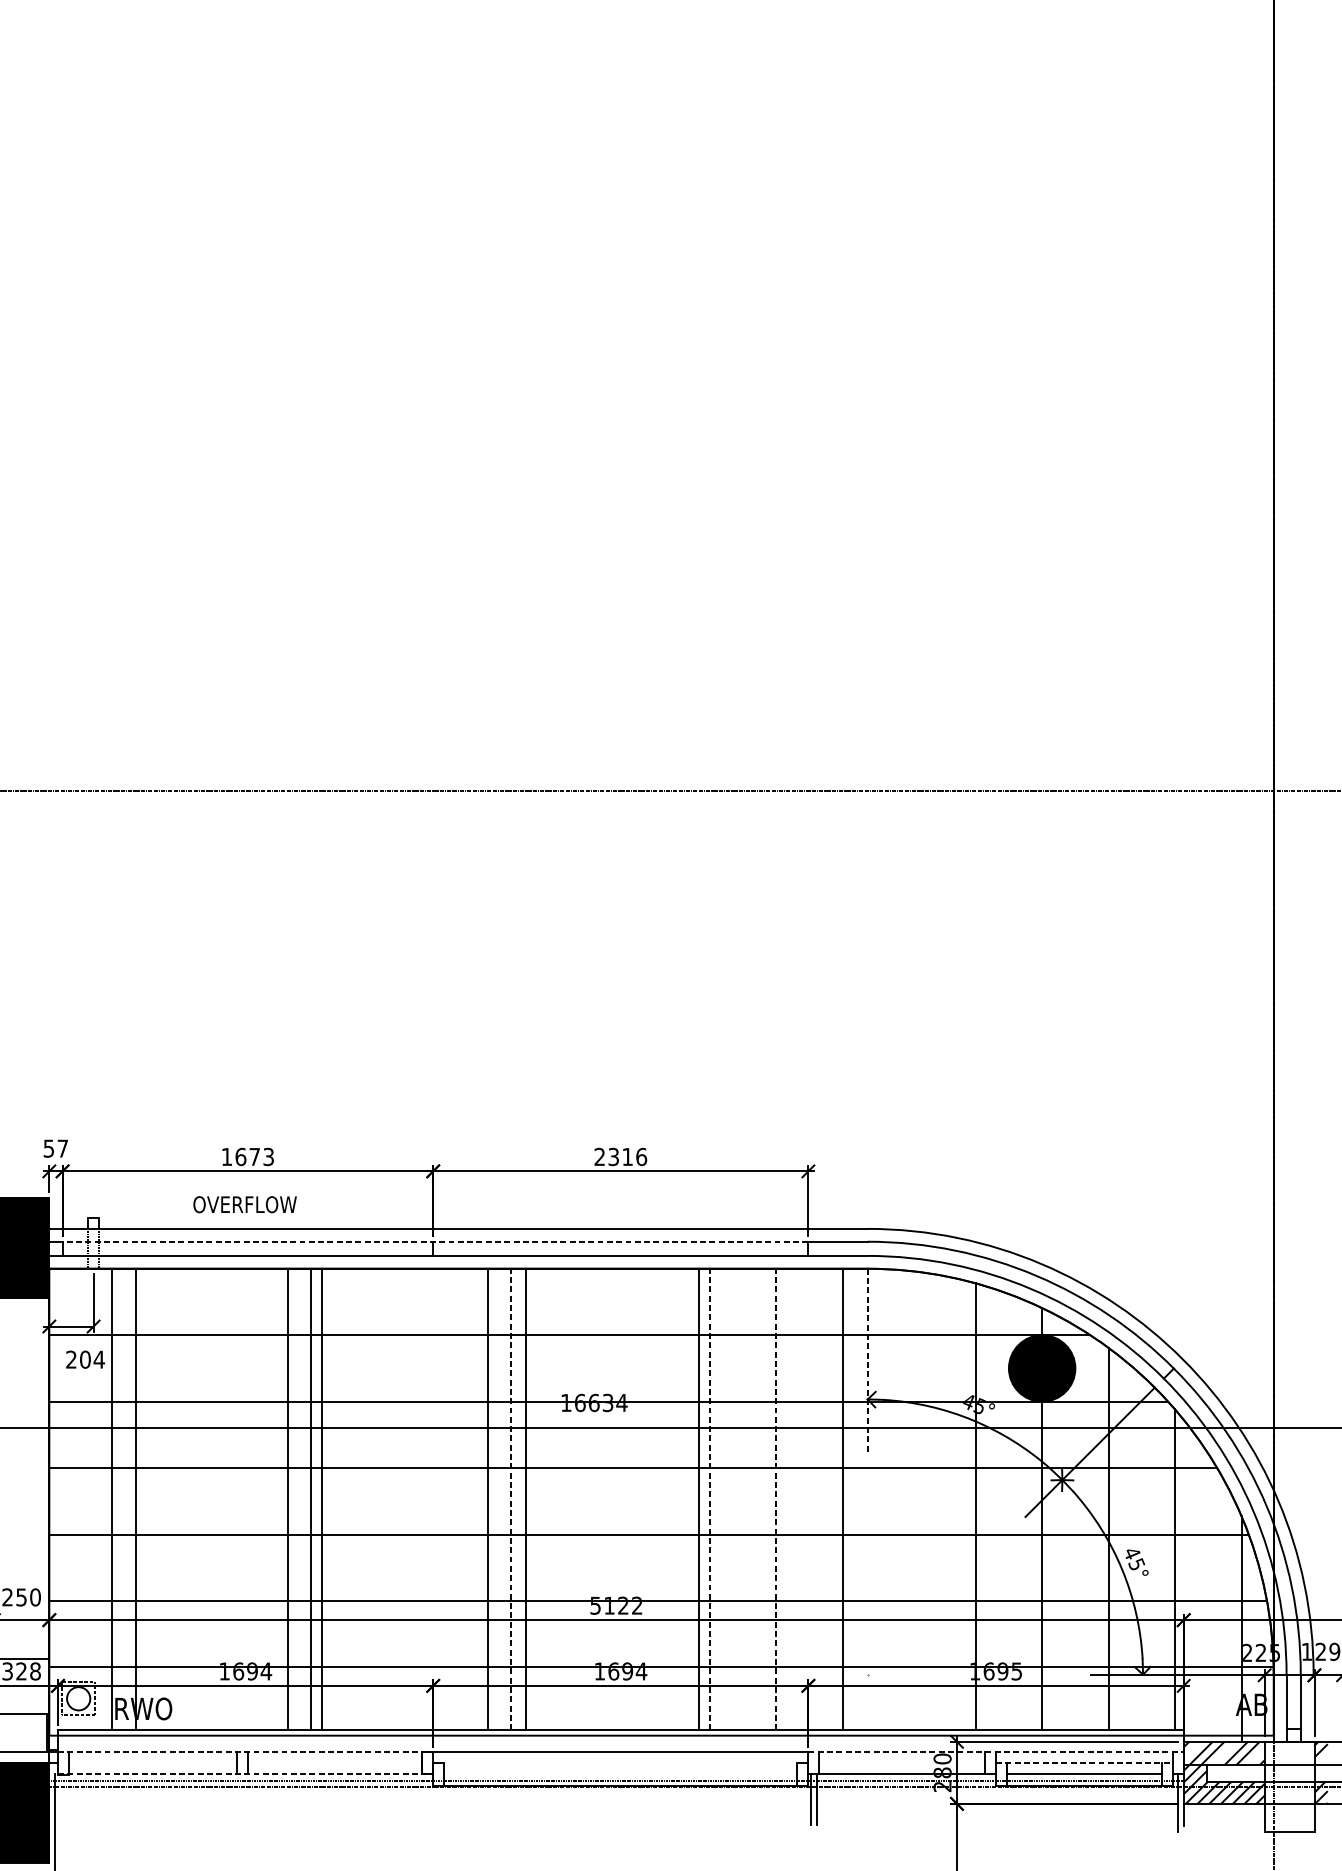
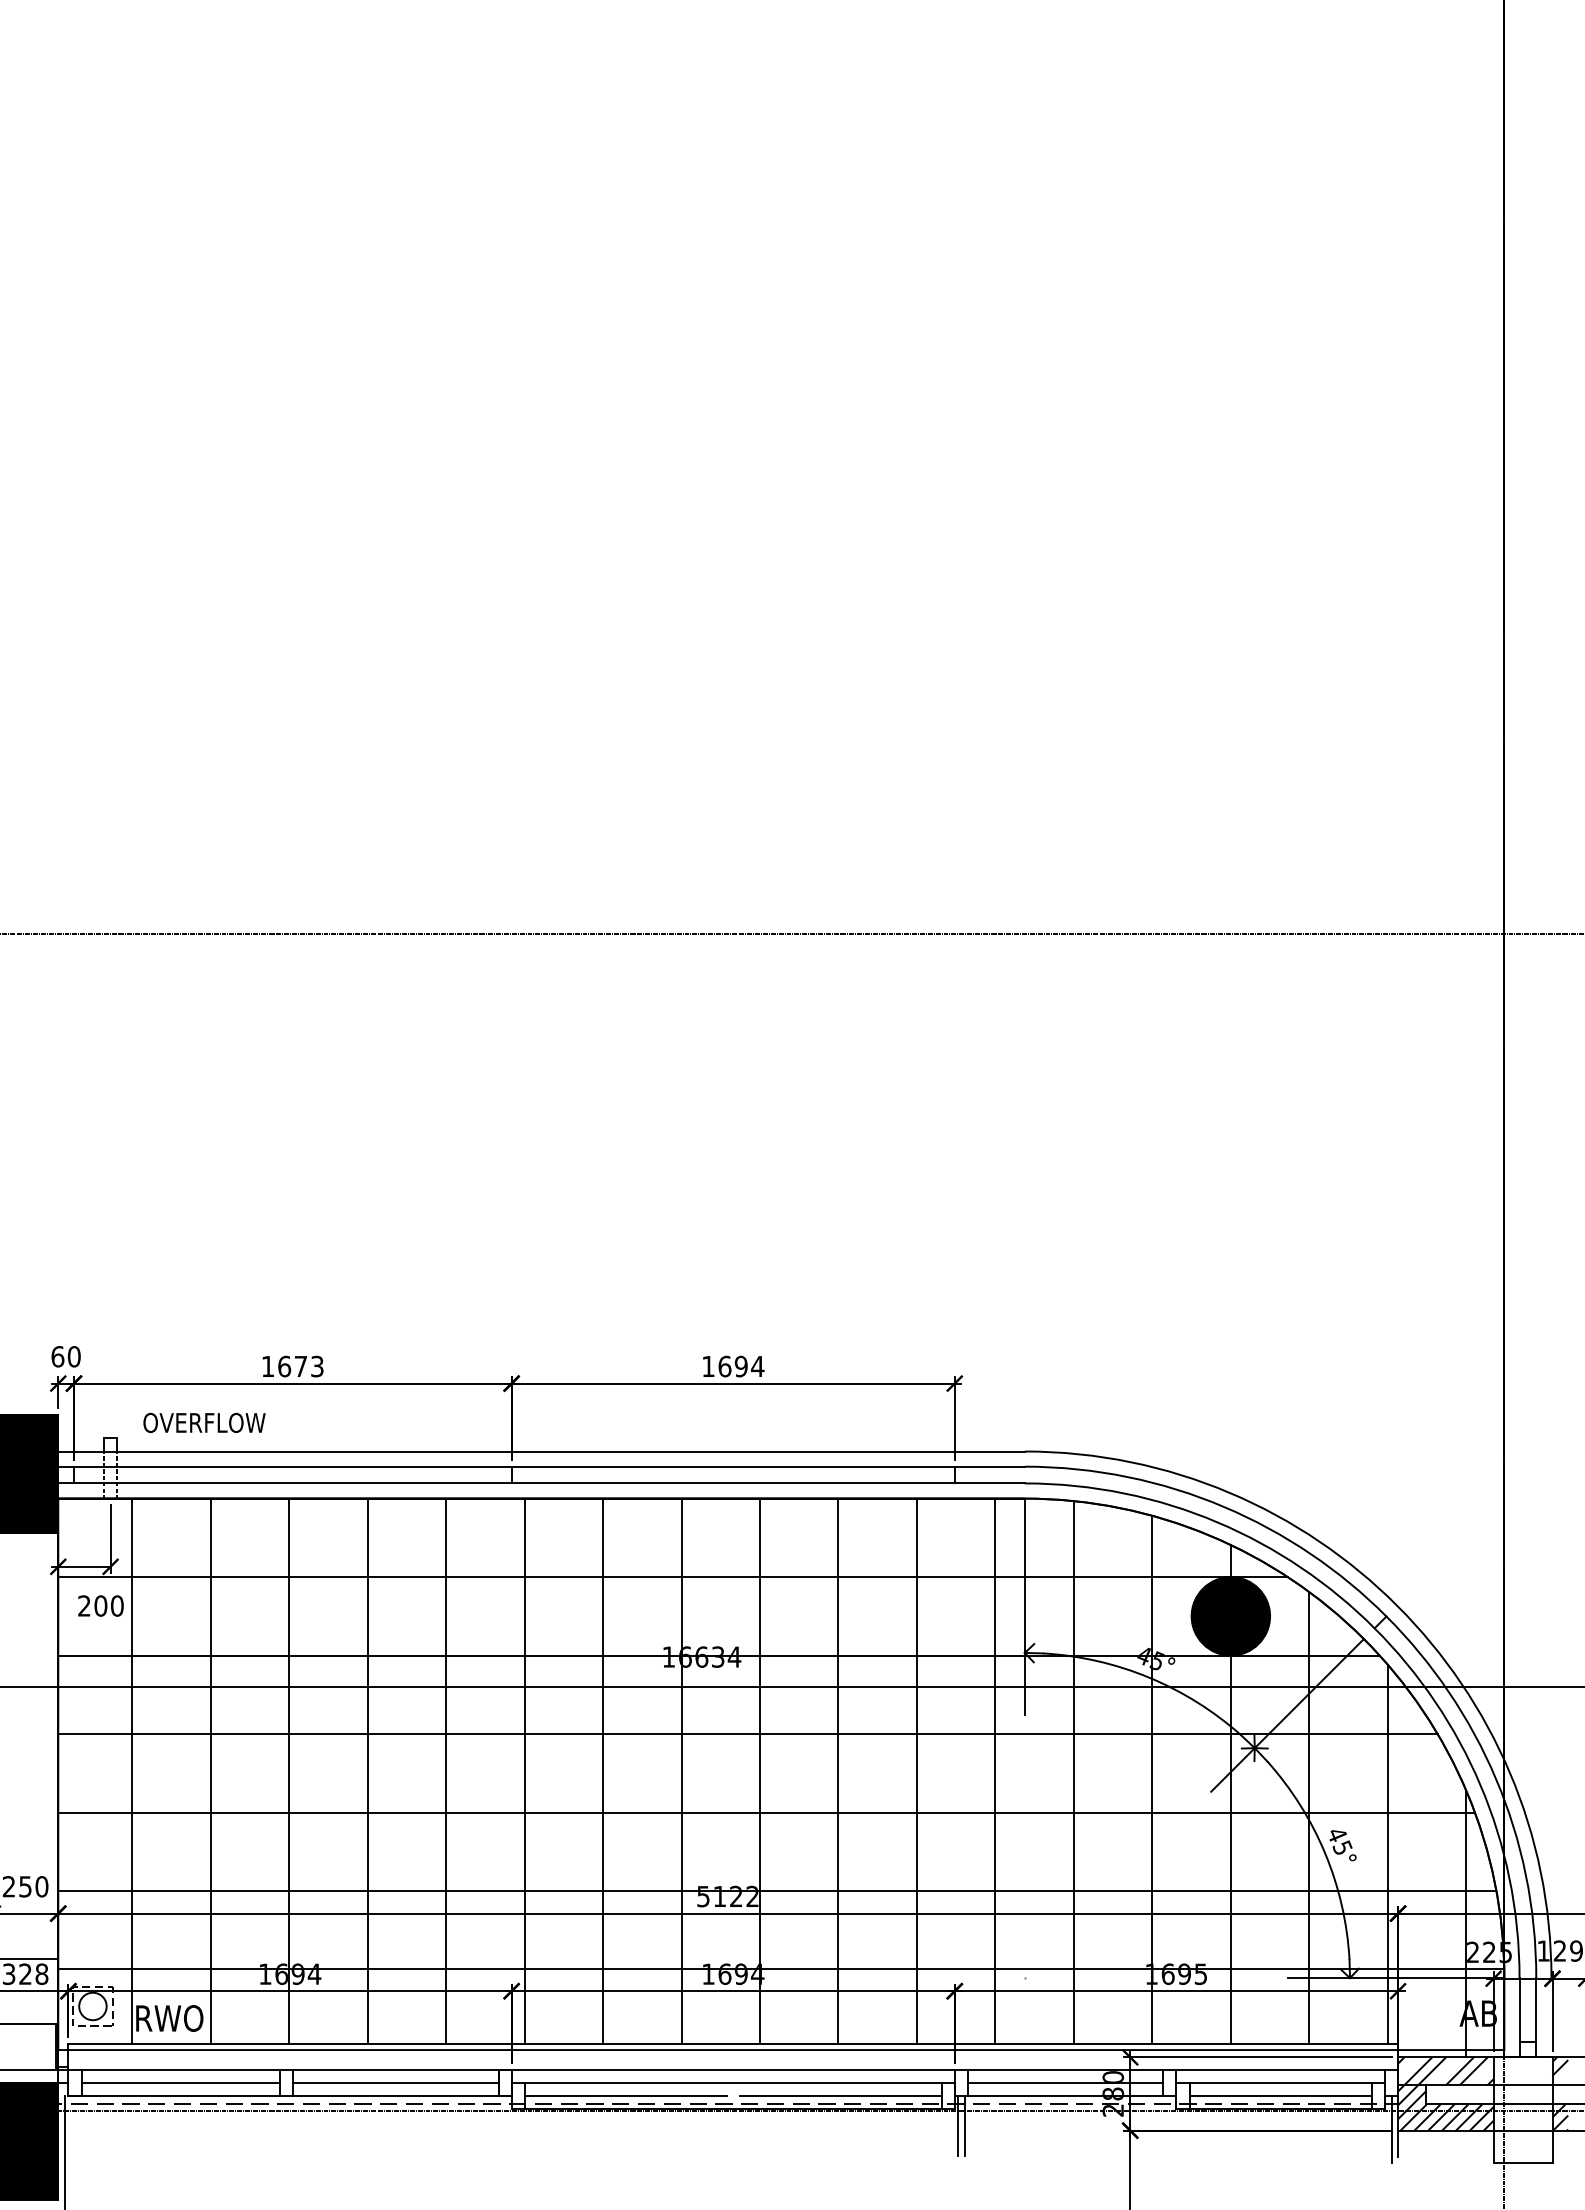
text: (55, 1148) -> (65, 1356), 57 -> 60
text: (621, 1156) -> (733, 1366), 2316 -> 1694
text: (245, 1204) -> (204, 1422), moved
line: (434, 1241) -> (513, 1466), dashed -> solid
text: (99, 1359) -> (117, 1605), 204 -> 200
line: (867, 1360) -> (1024, 1606), dashed -> solid
line: (135, 1498) -> (210, 1770), moved
line: (288, 1498) -> (289, 1770), moved
line: (322, 1498) -> (446, 1770), moved
line: (488, 1498) -> (524, 1770), moved
line: (510, 1498) -> (603, 1770), dashed -> solid
line: (526, 1498) -> (681, 1770), moved
line: (698, 1498) -> (760, 1770), moved
line: (709, 1498) -> (838, 1770), dashed -> solid
line: (775, 1498) -> (916, 1770), dashed -> solid
line: (908, 1500) -> (1073, 1772), added
line: (245, 1752) -> (290, 2069), dashed -> solid
line: (996, 1752) -> (1176, 2069), dashed -> solid
line: (152, 1763) -> (180, 2082), added
line: (334, 1763) -> (395, 2082), added
line: (620, 1763) -> (732, 2082), added
line: (902, 1763) -> (1065, 2082), added
line: (1085, 1763) -> (1281, 2082), dashed -> solid
line: (245, 1774) -> (290, 2095), dashed -> solid
line: (529, 1774) -> (625, 2095), added
line: (711, 1774) -> (840, 2095), added

